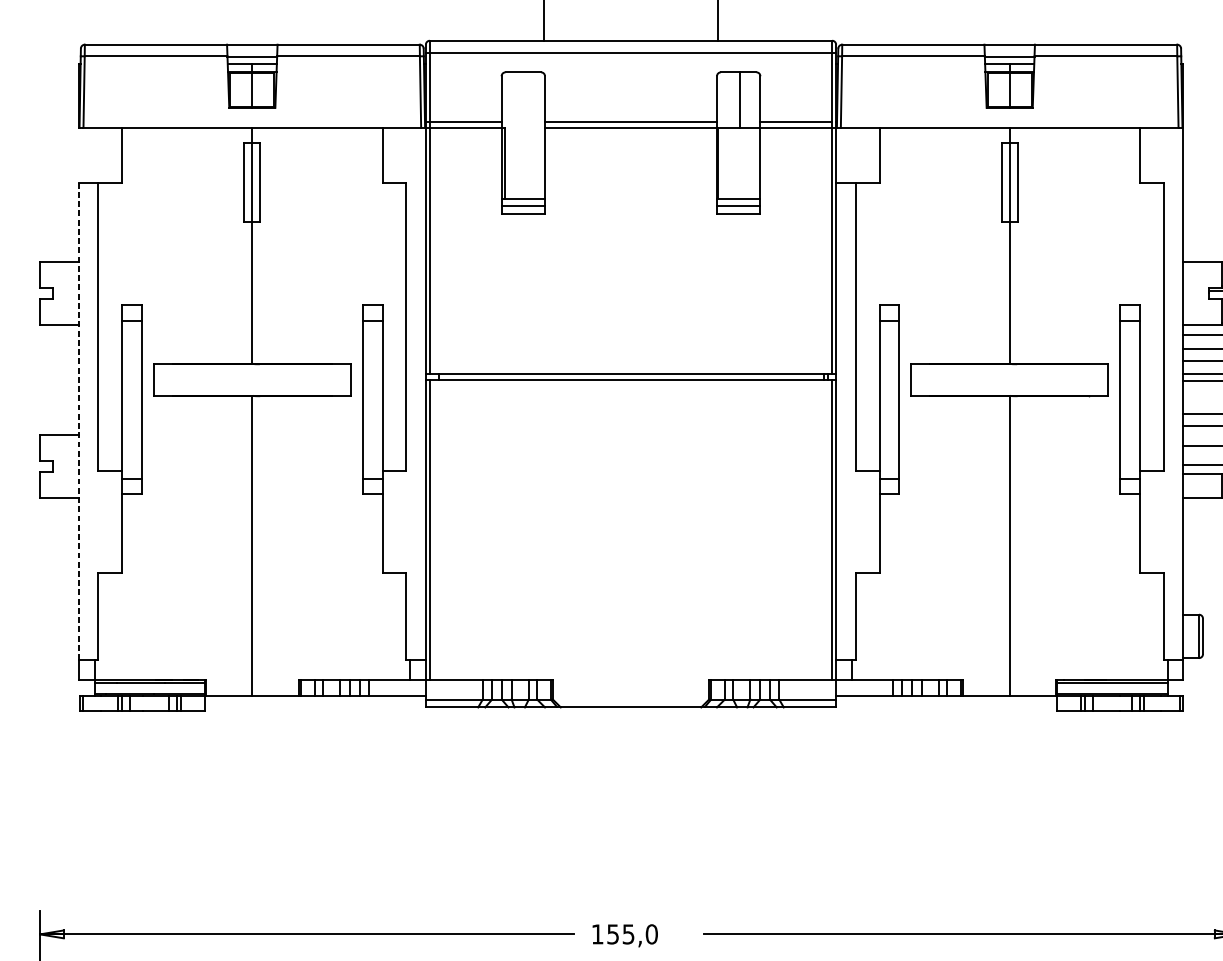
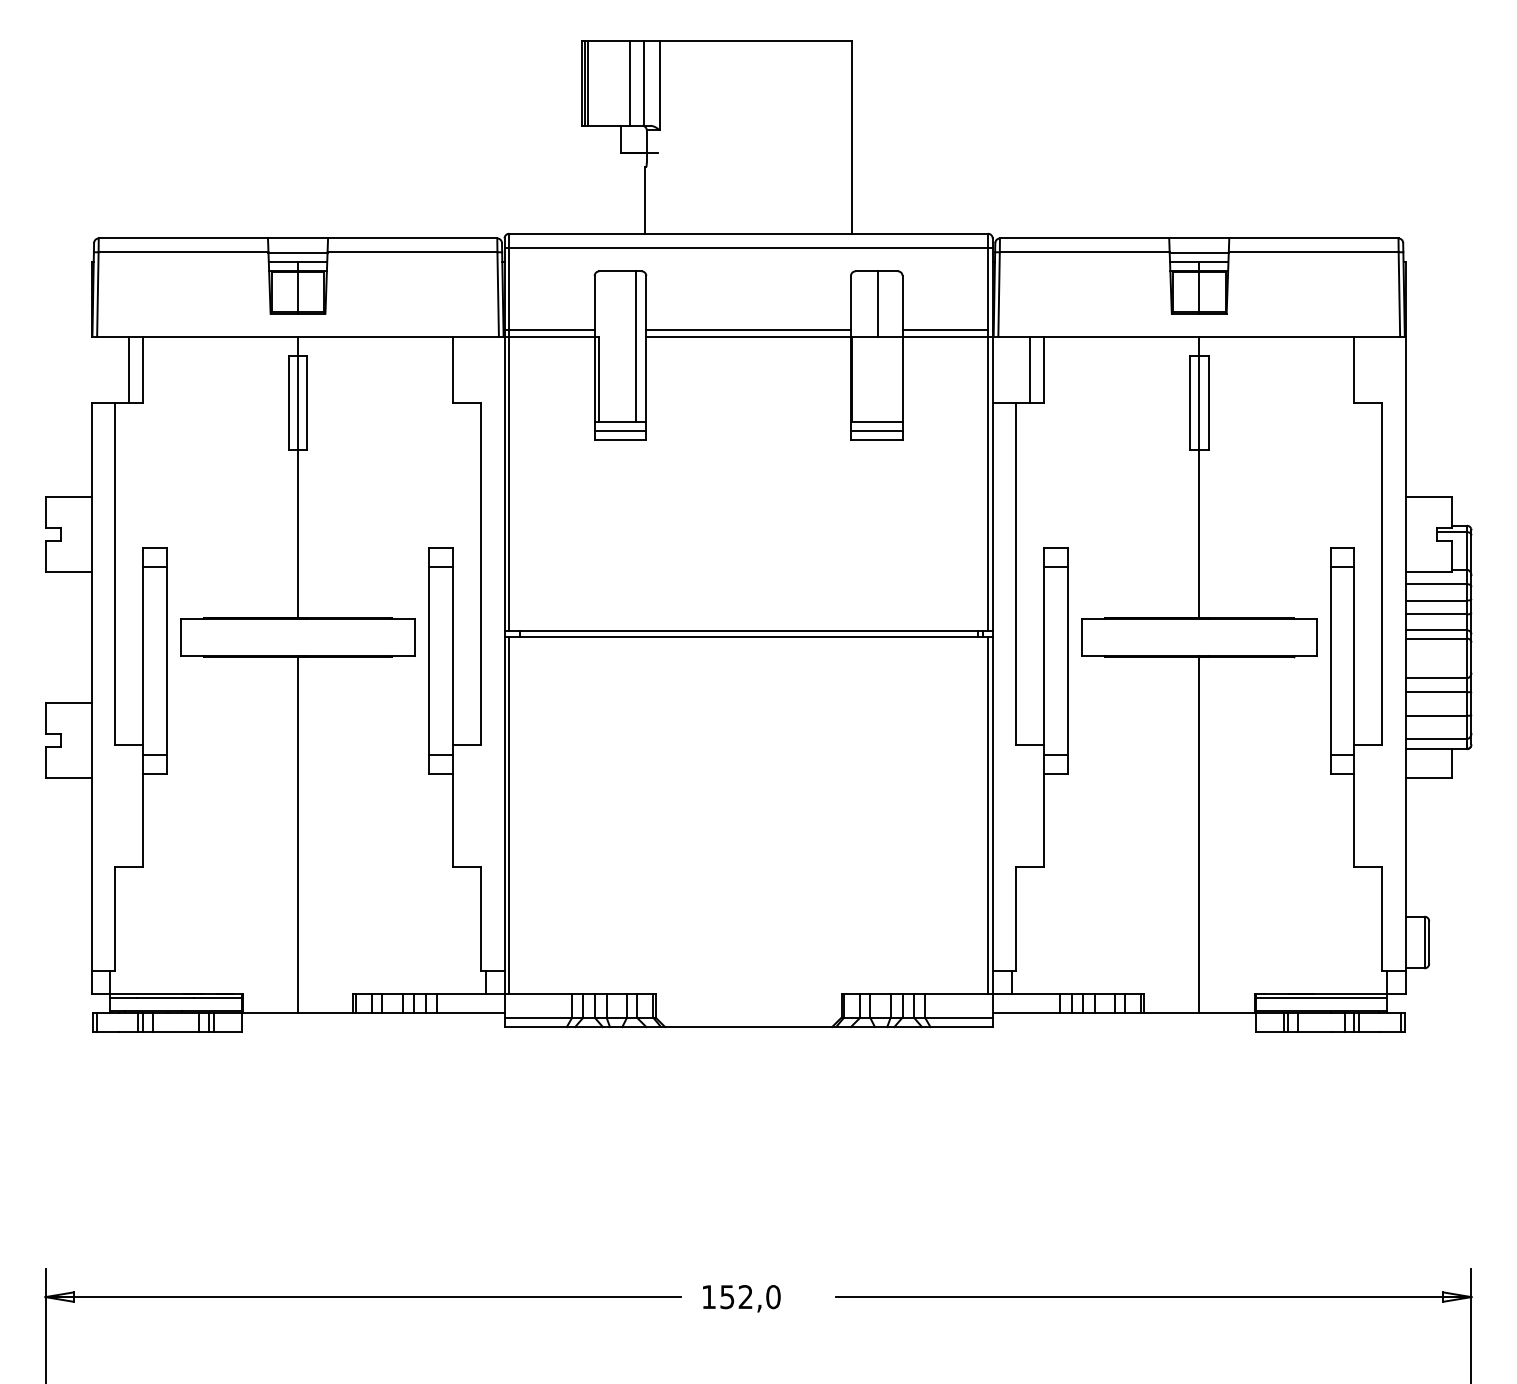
line: (536, 135) -> (636, 346), added
line: (110, 154) -> (129, 369), added
line: (867, 154) -> (1030, 369), added
line: (78, 421) -> (91, 686), dashed -> solid
text: (628, 934) -> (745, 1297), 155,0 -> 152,0

